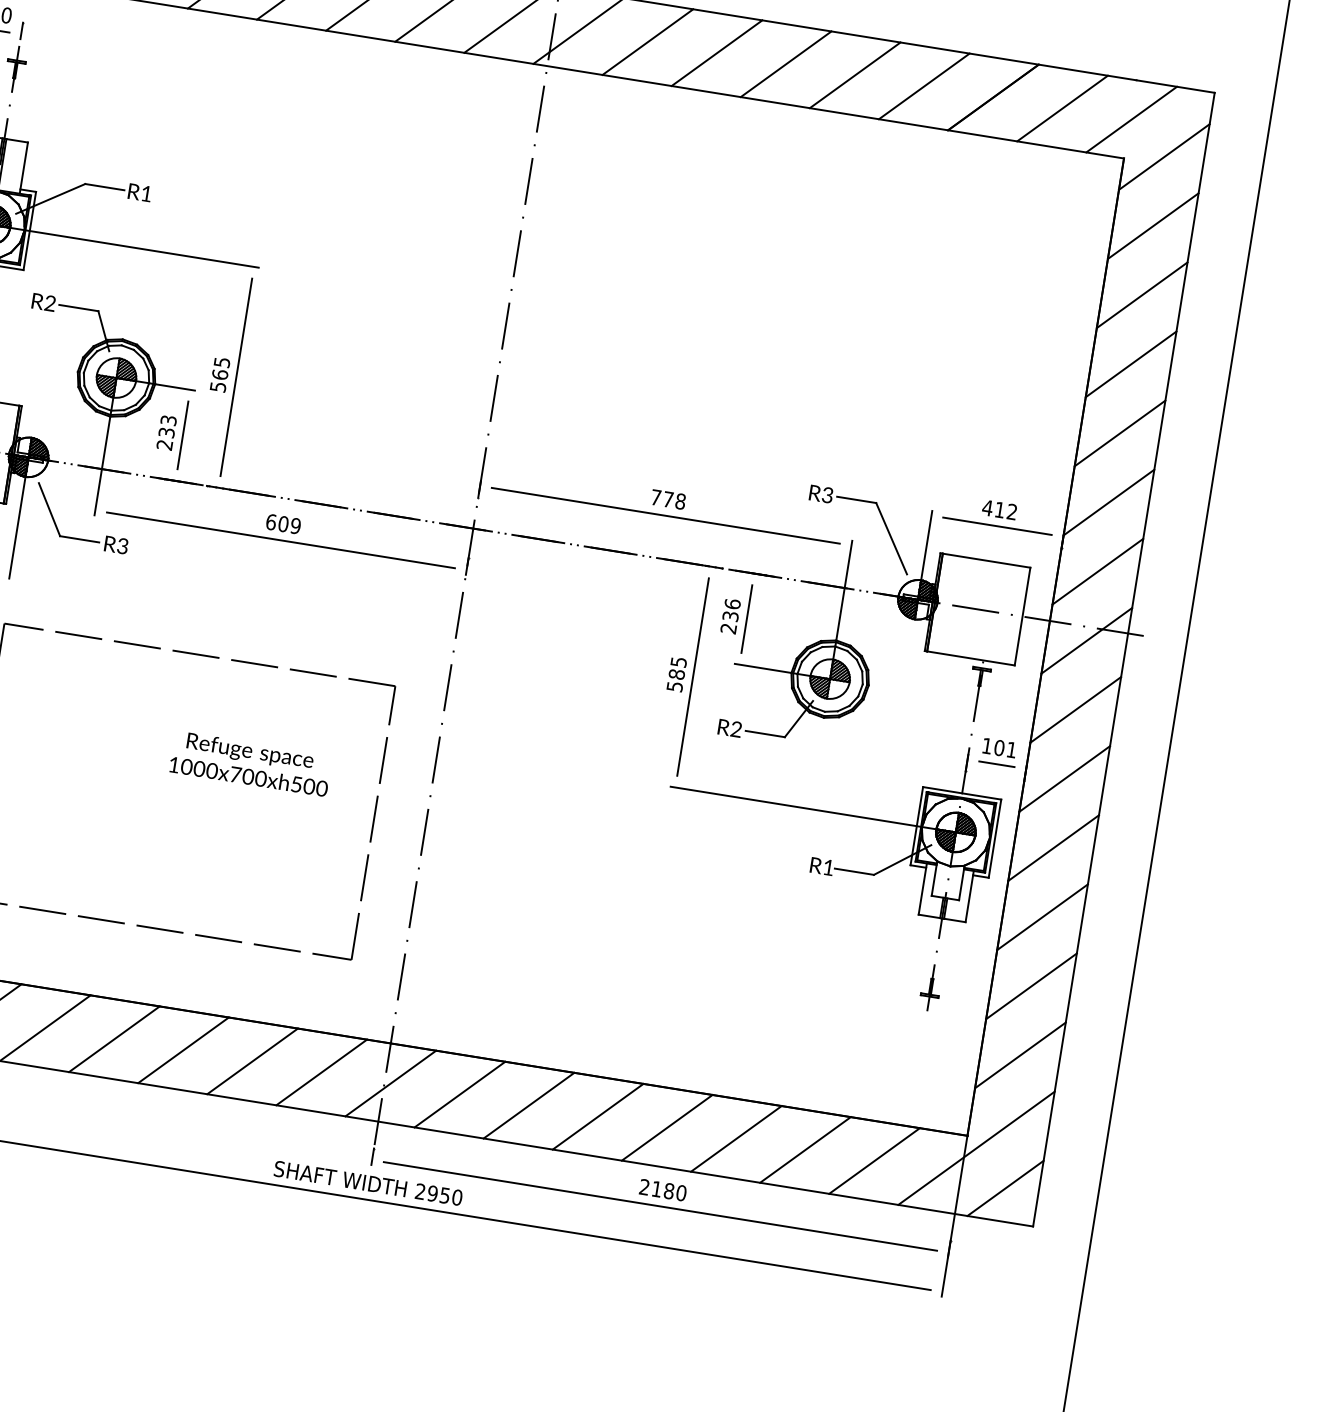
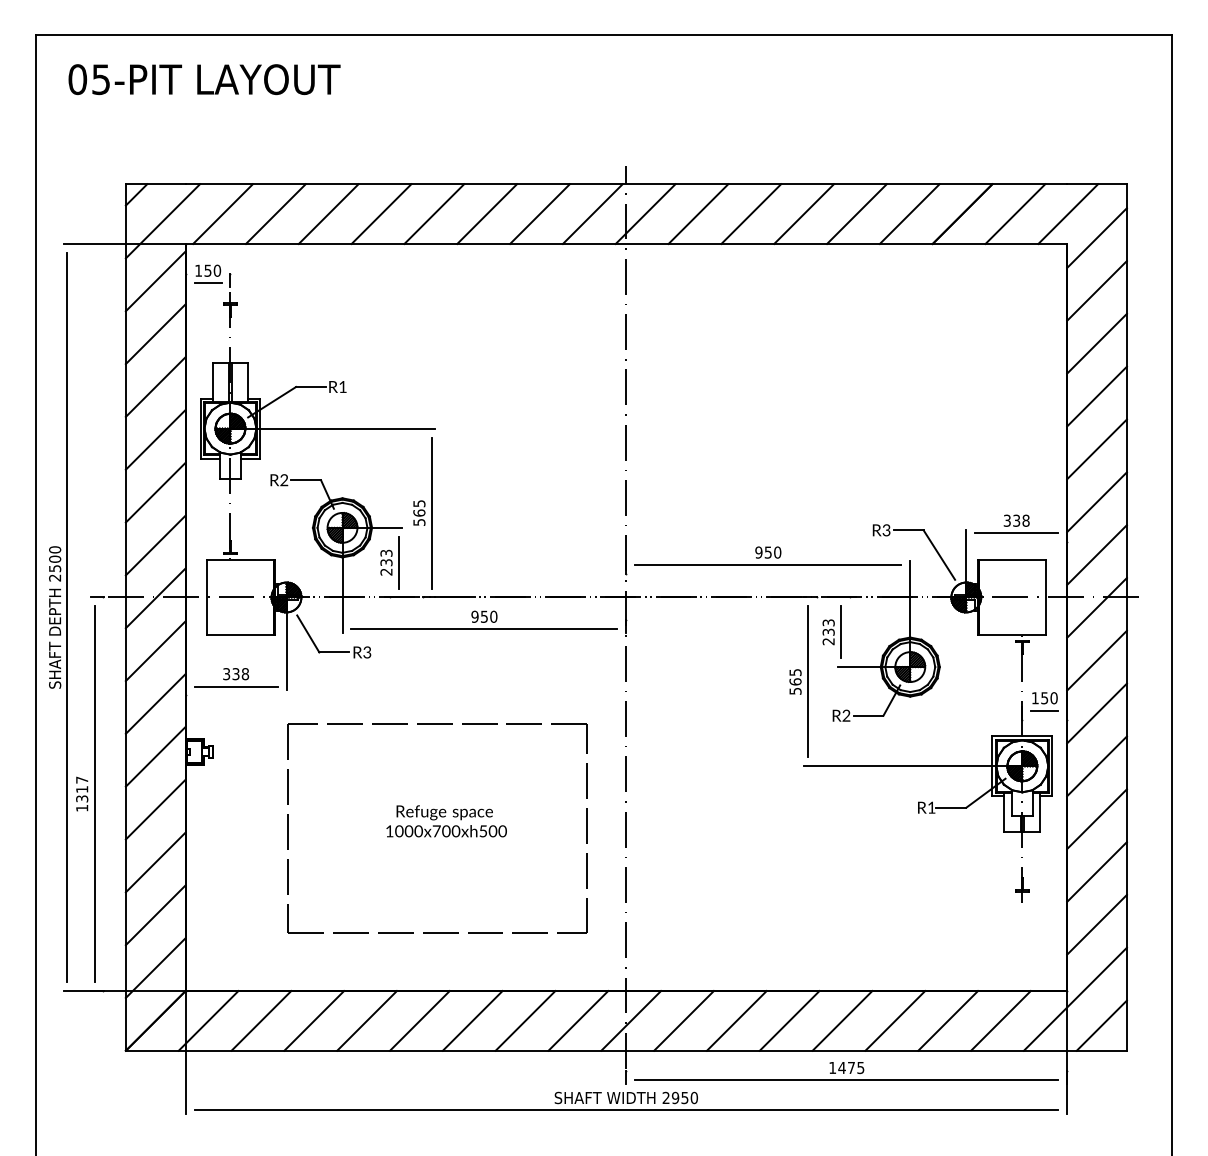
text: (668, 499) -> (768, 552), 778 -> 950
text: (999, 509) -> (1016, 520), 412 -> 338
text: (283, 523) -> (484, 616), 609 -> 950
text: (732, 603) -> (828, 622), 236 -> 233
text: (676, 673) -> (795, 681), 585 -> 565
text: (1005, 749) -> (1049, 698), 101 -> 150
text: (250, 763) -> (446, 821), moved
text: (662, 1189) -> (846, 1067), 2180 -> 1475

